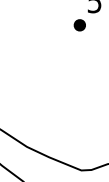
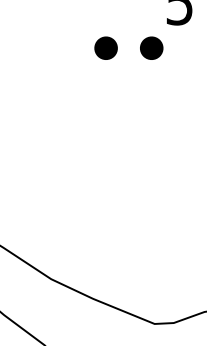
part: (55, 25) -> (105, 48), added

